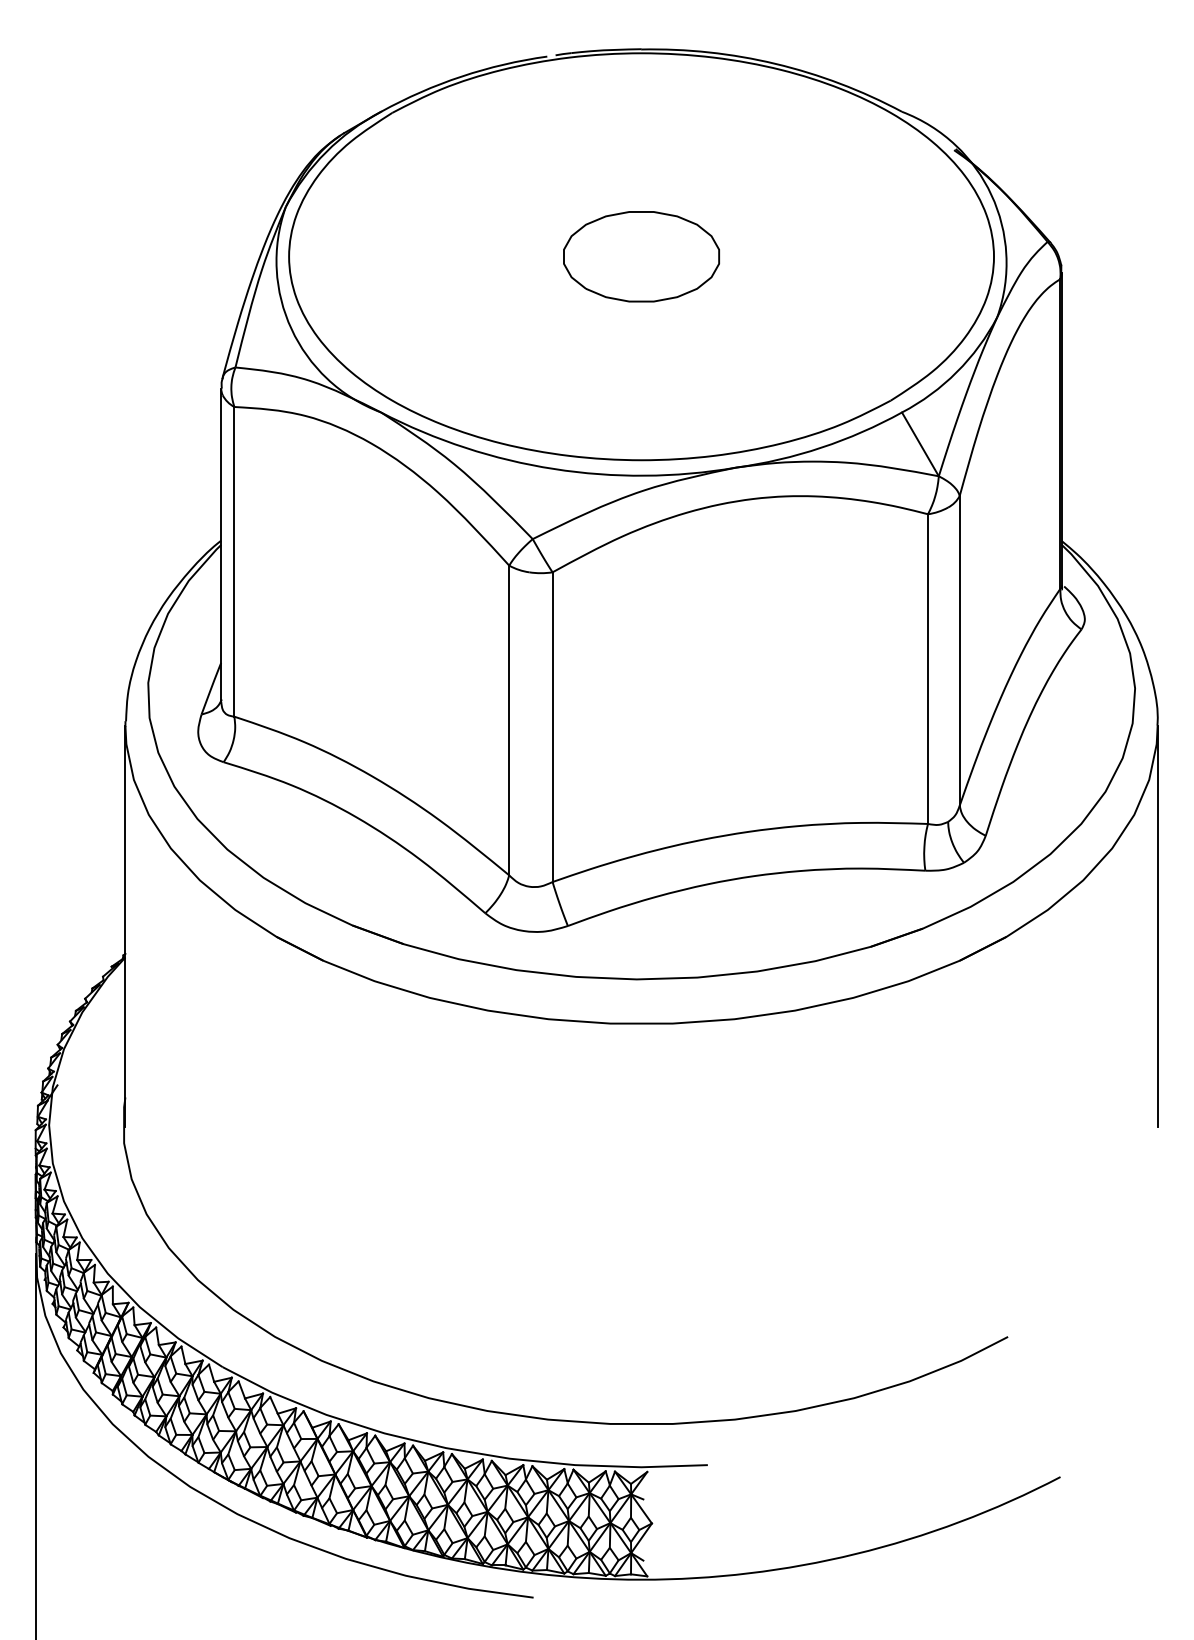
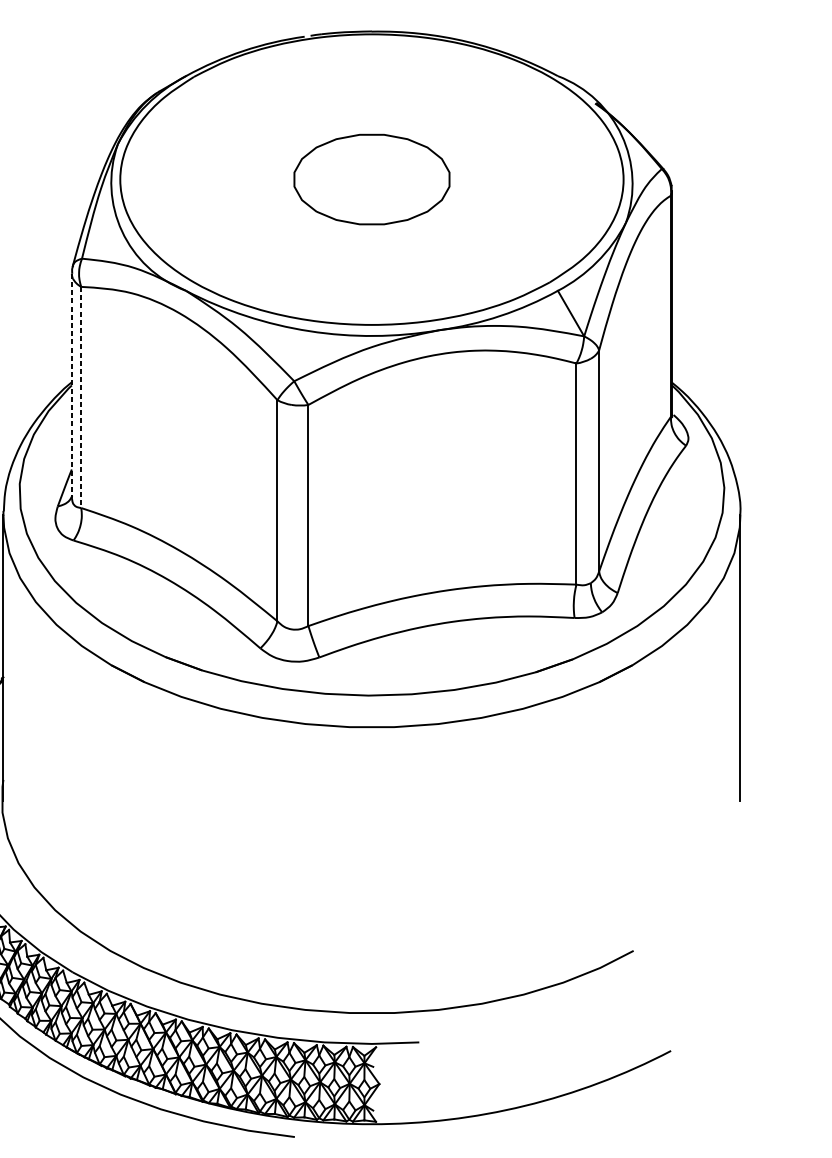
part: (641, 256) -> (371, 179), size x1.4
line: (221, 546) -> (72, 386), solid -> dashed
line: (234, 561) -> (81, 397), solid -> dashed

